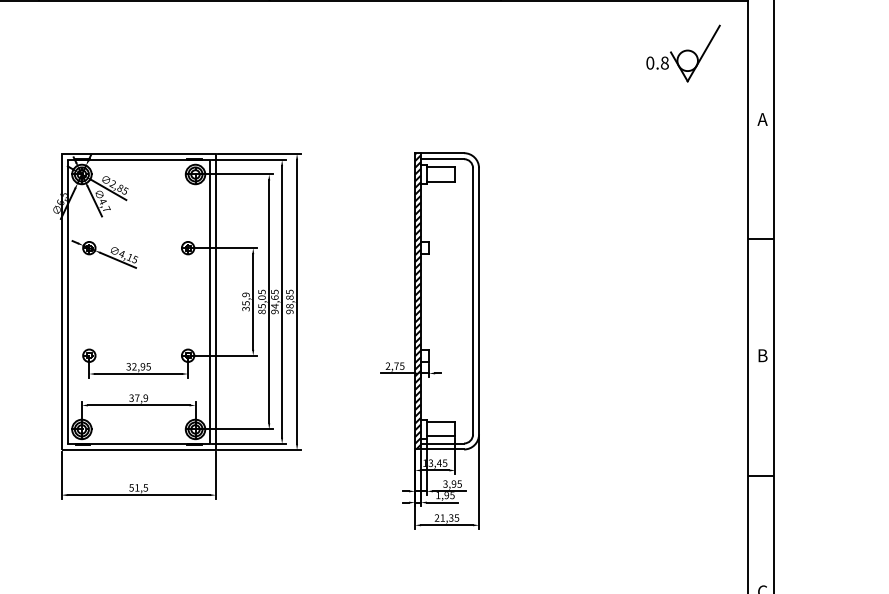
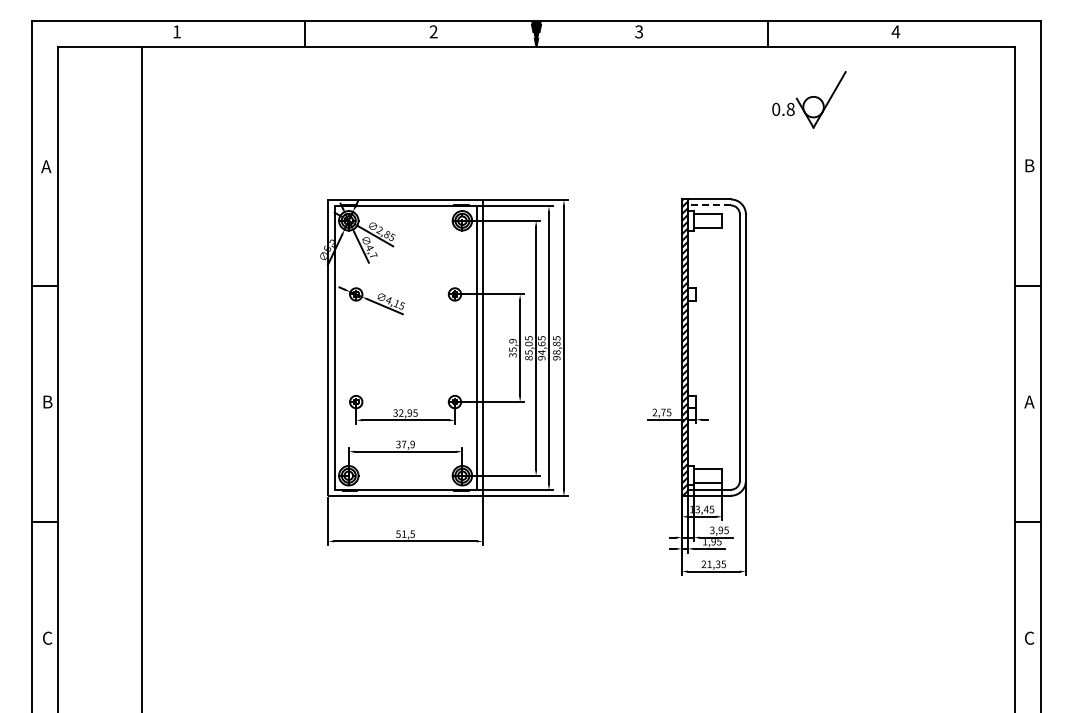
part: (683, 53) -> (809, 99), moved
text: (762, 119) -> (1029, 165), A -> B
line: (442, 159) -> (709, 205), solid -> dashed
text: (762, 355) -> (1029, 401), B -> A

